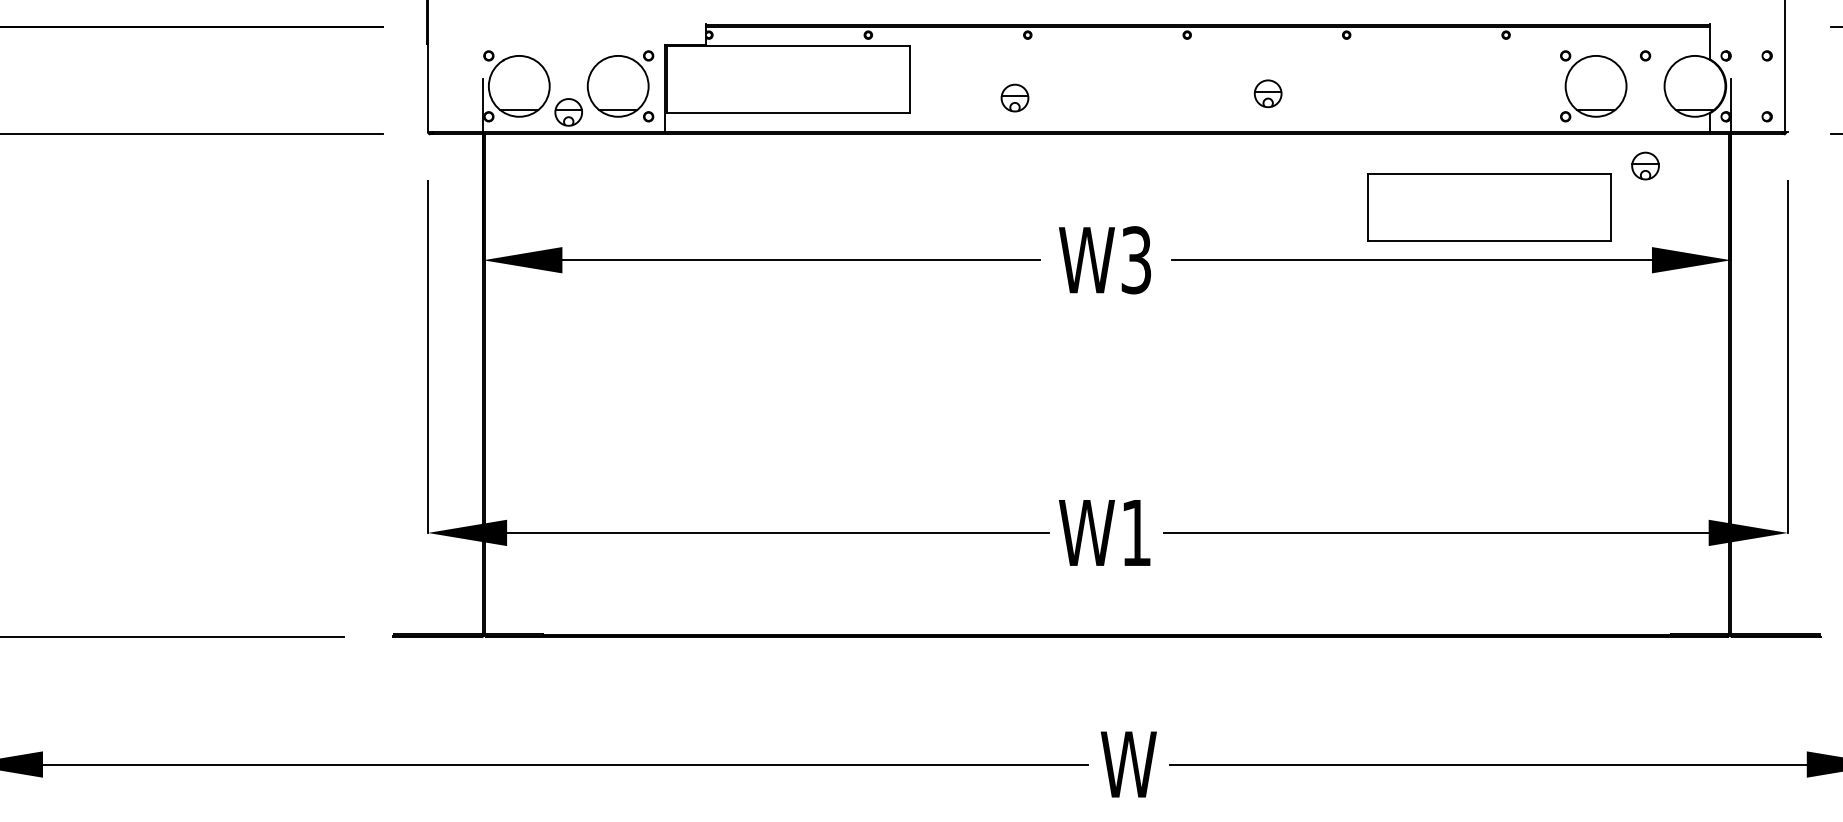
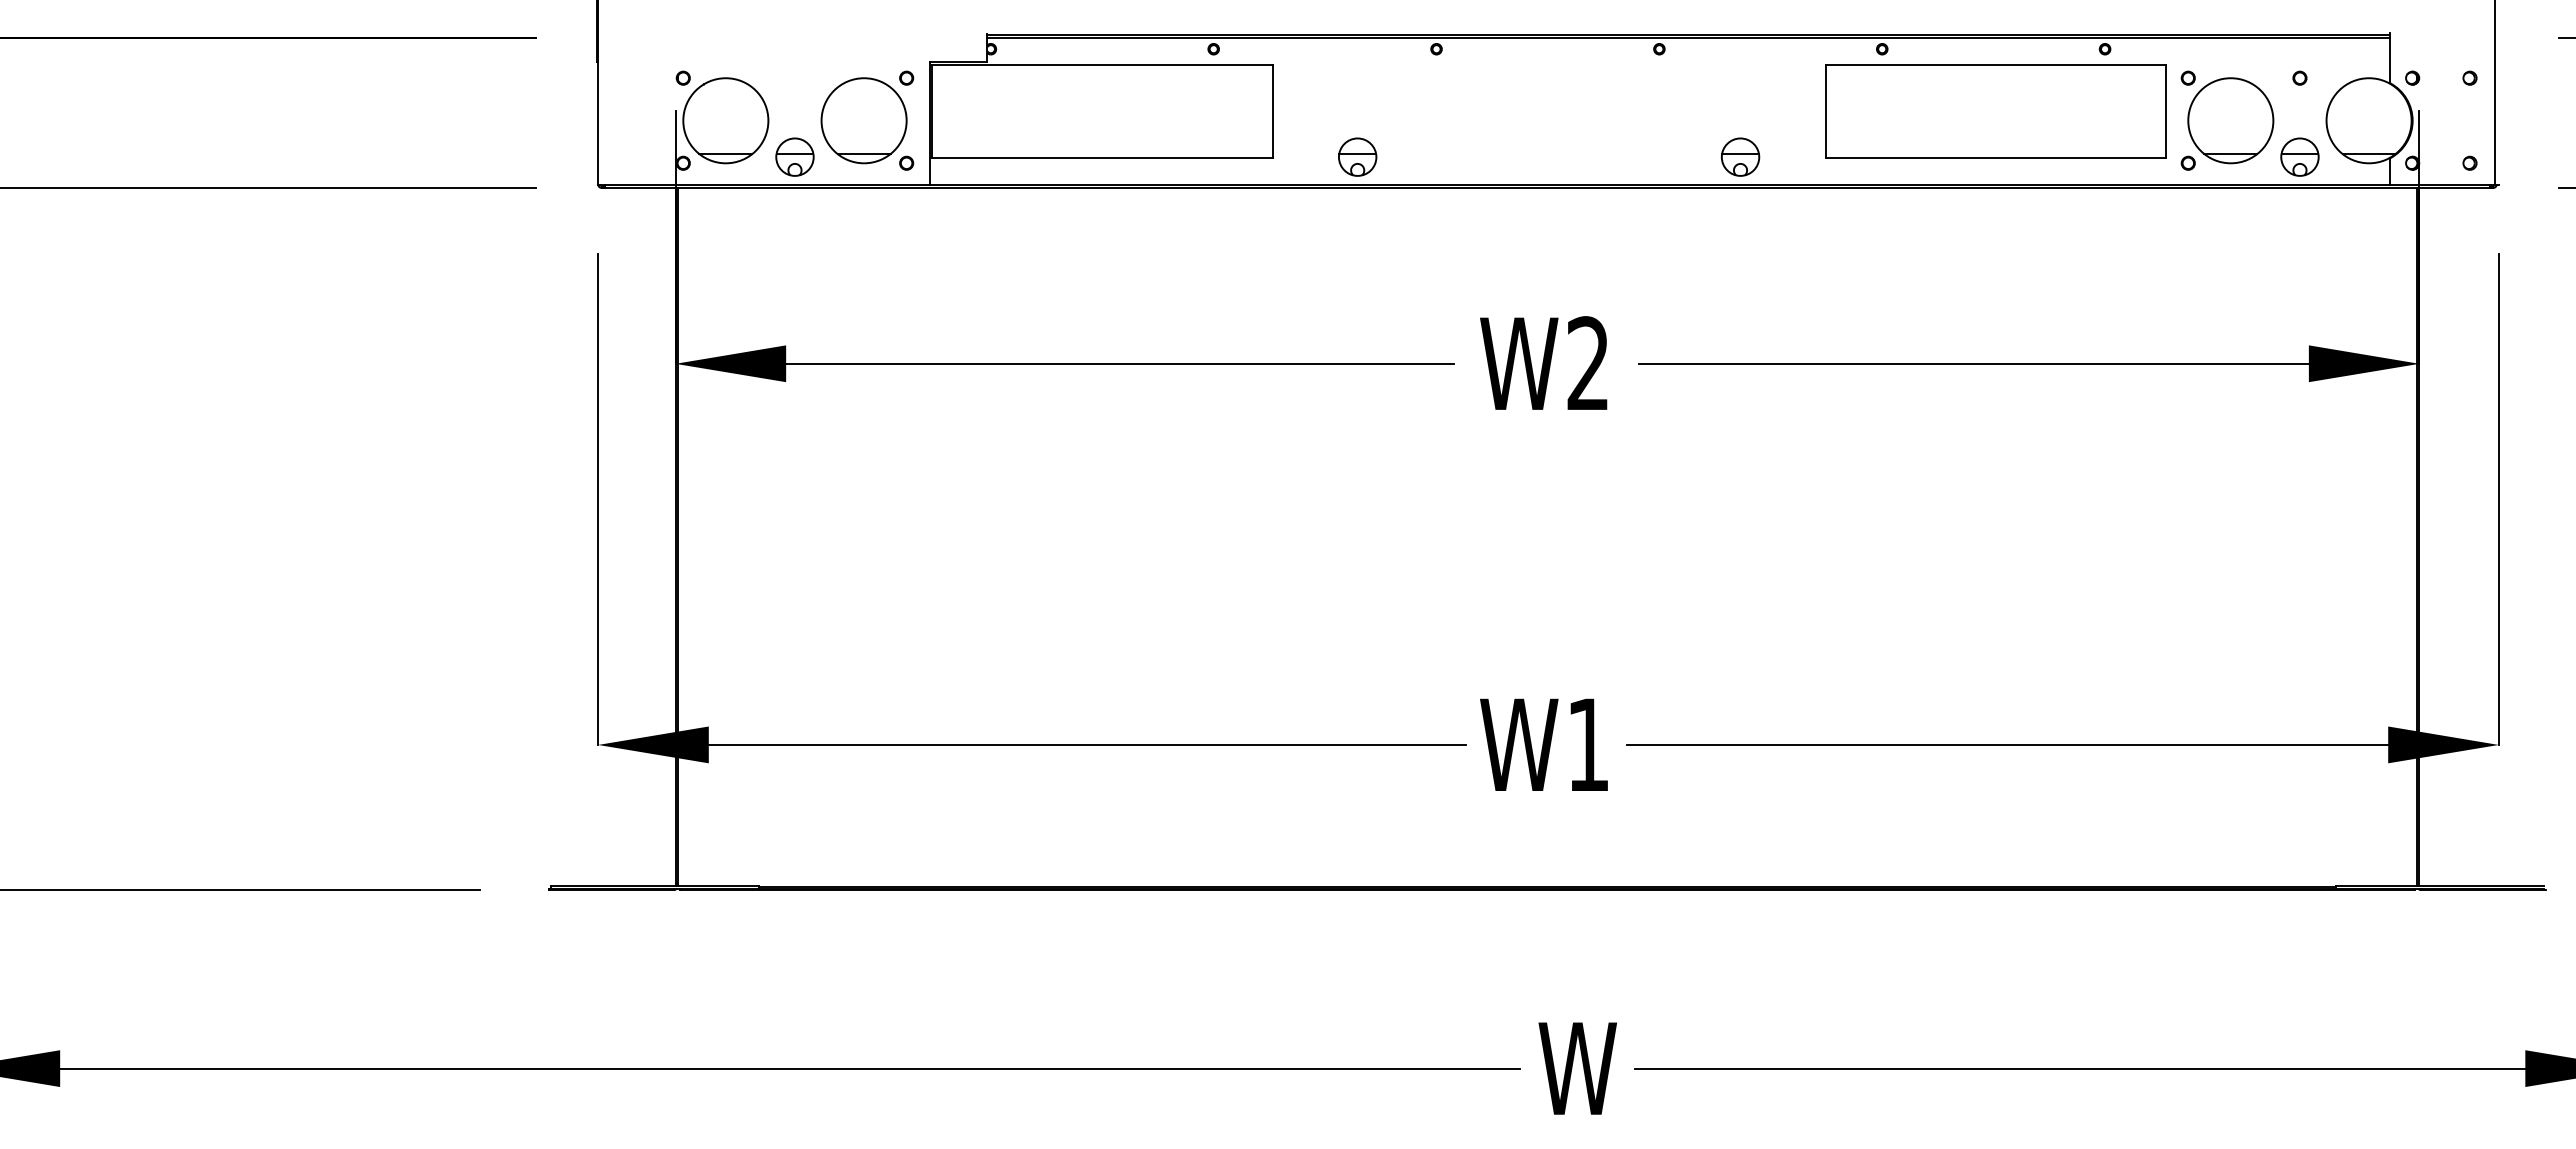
part: (1268, 93) -> (1740, 156), moved
part: (1014, 97) -> (1357, 156), moved
part: (1645, 165) -> (2299, 156), moved
part: (1489, 207) -> (1995, 111), moved
text: (1135, 260) -> (1587, 363), W3 -> W2

